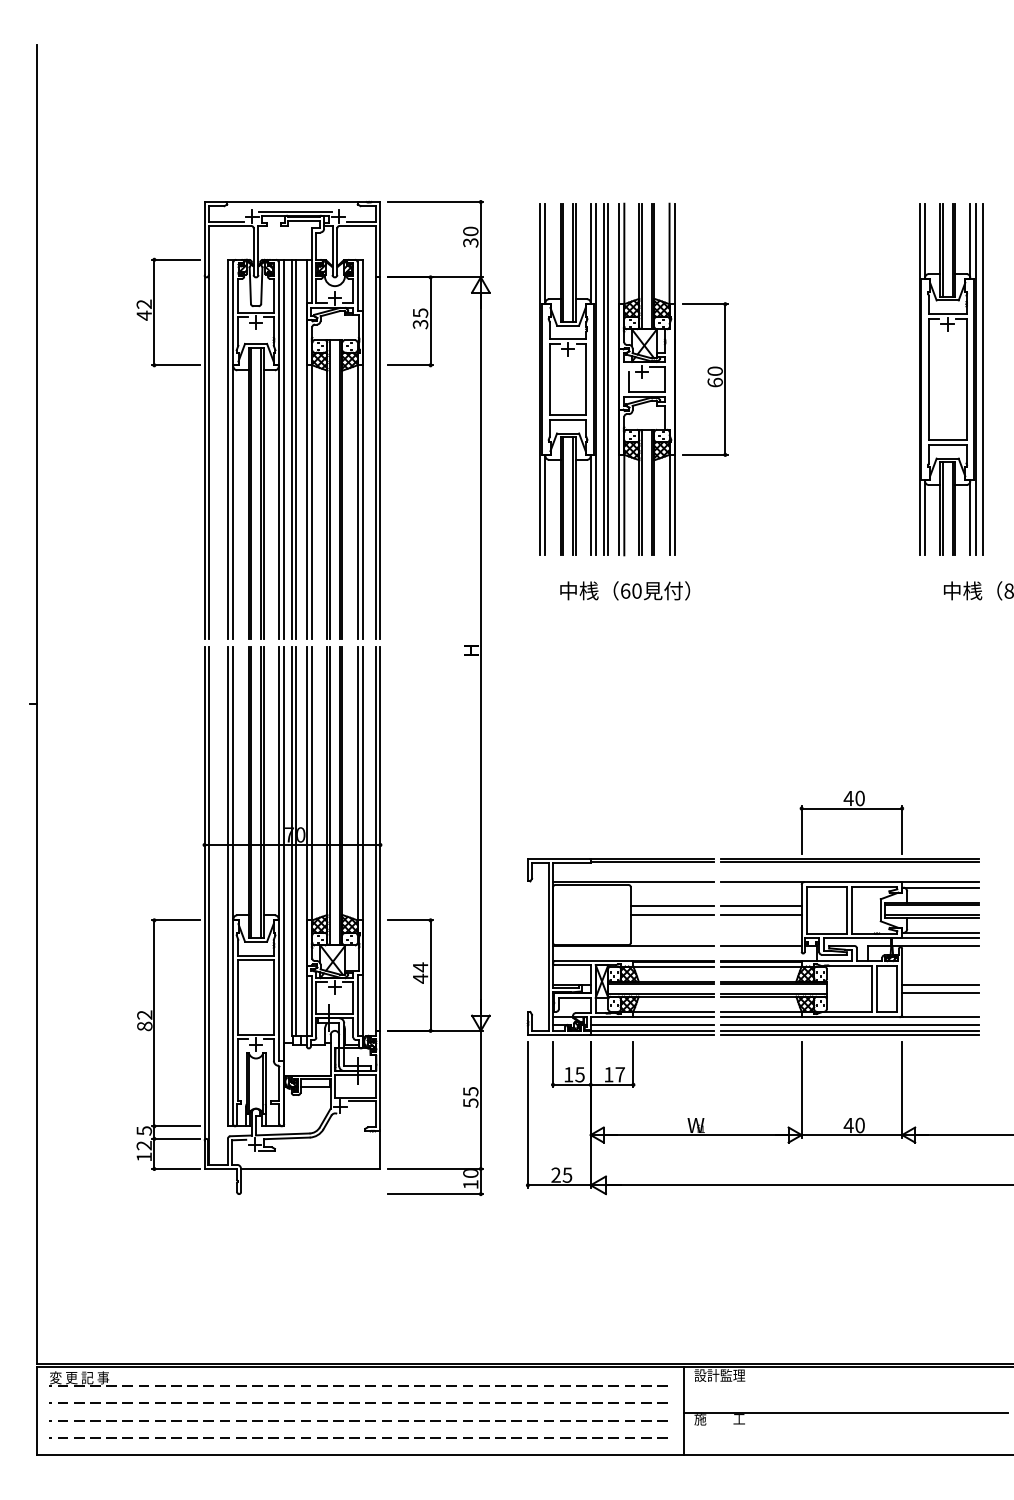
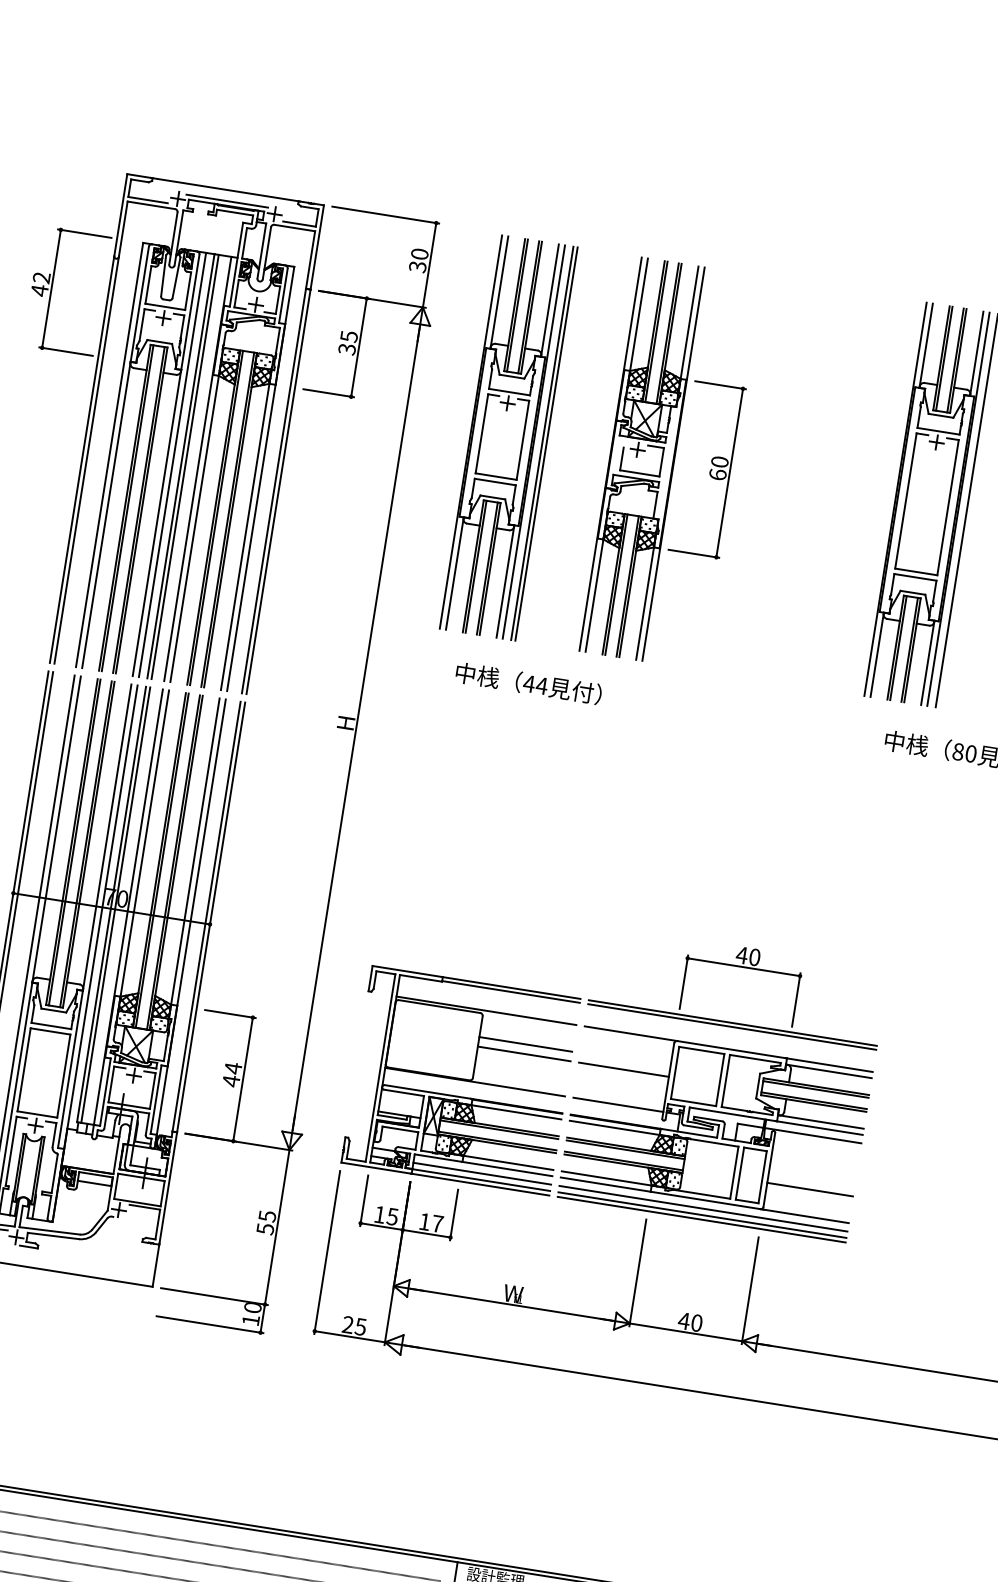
part: (673, 379) -> (671, 463), moved
text: (631, 590) -> (535, 684), 60 -> 44
line: (761, 906) -> (625, 1060), removed
line: (940, 984) -> (811, 1179), removed

